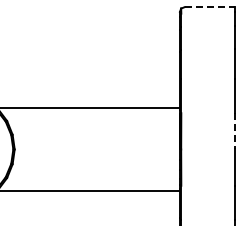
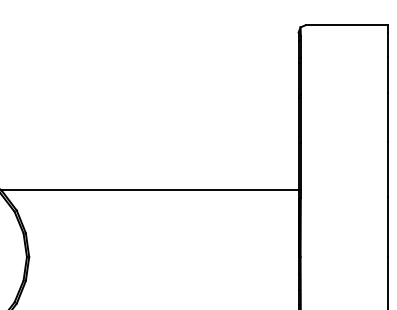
line: (210, 7) -> (348, 25), dashed -> solid
line: (235, 131) -> (389, 227), dashed -> solid

